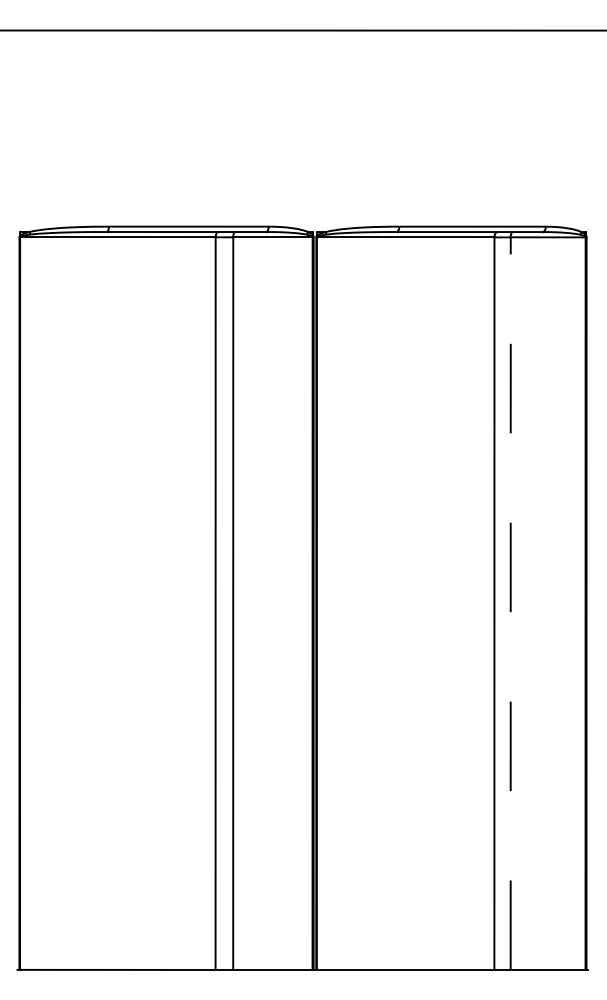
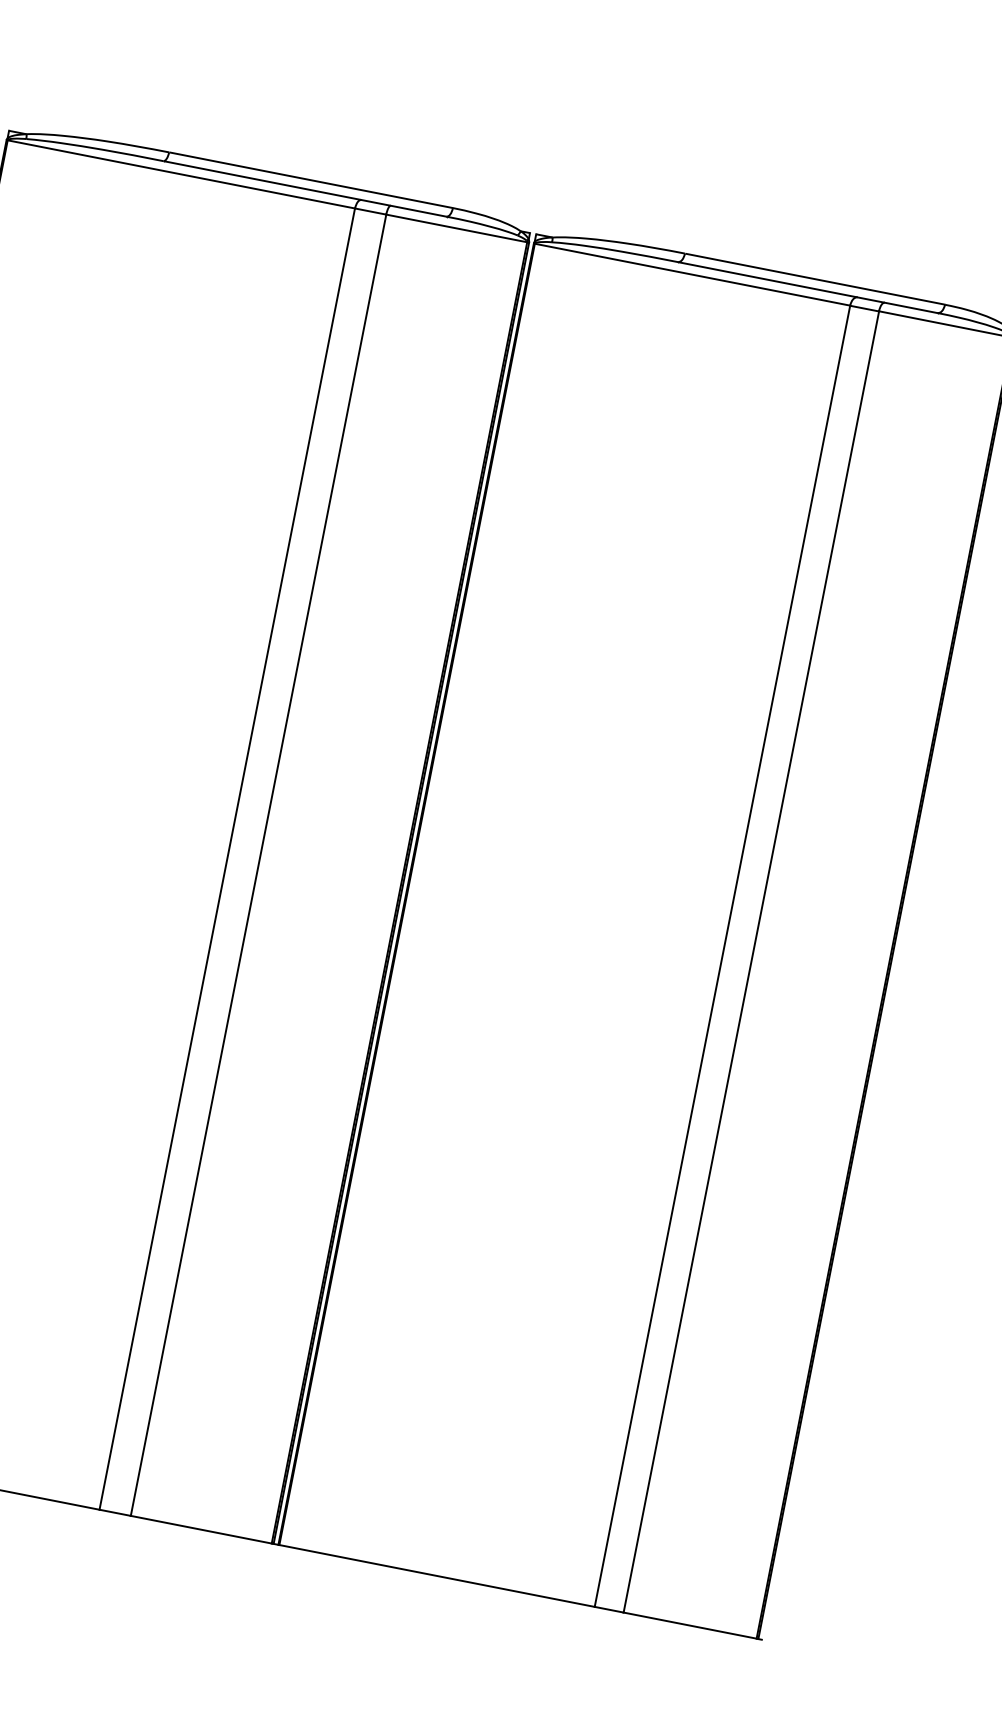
line: (510, 603) -> (751, 961), dashed -> solid

